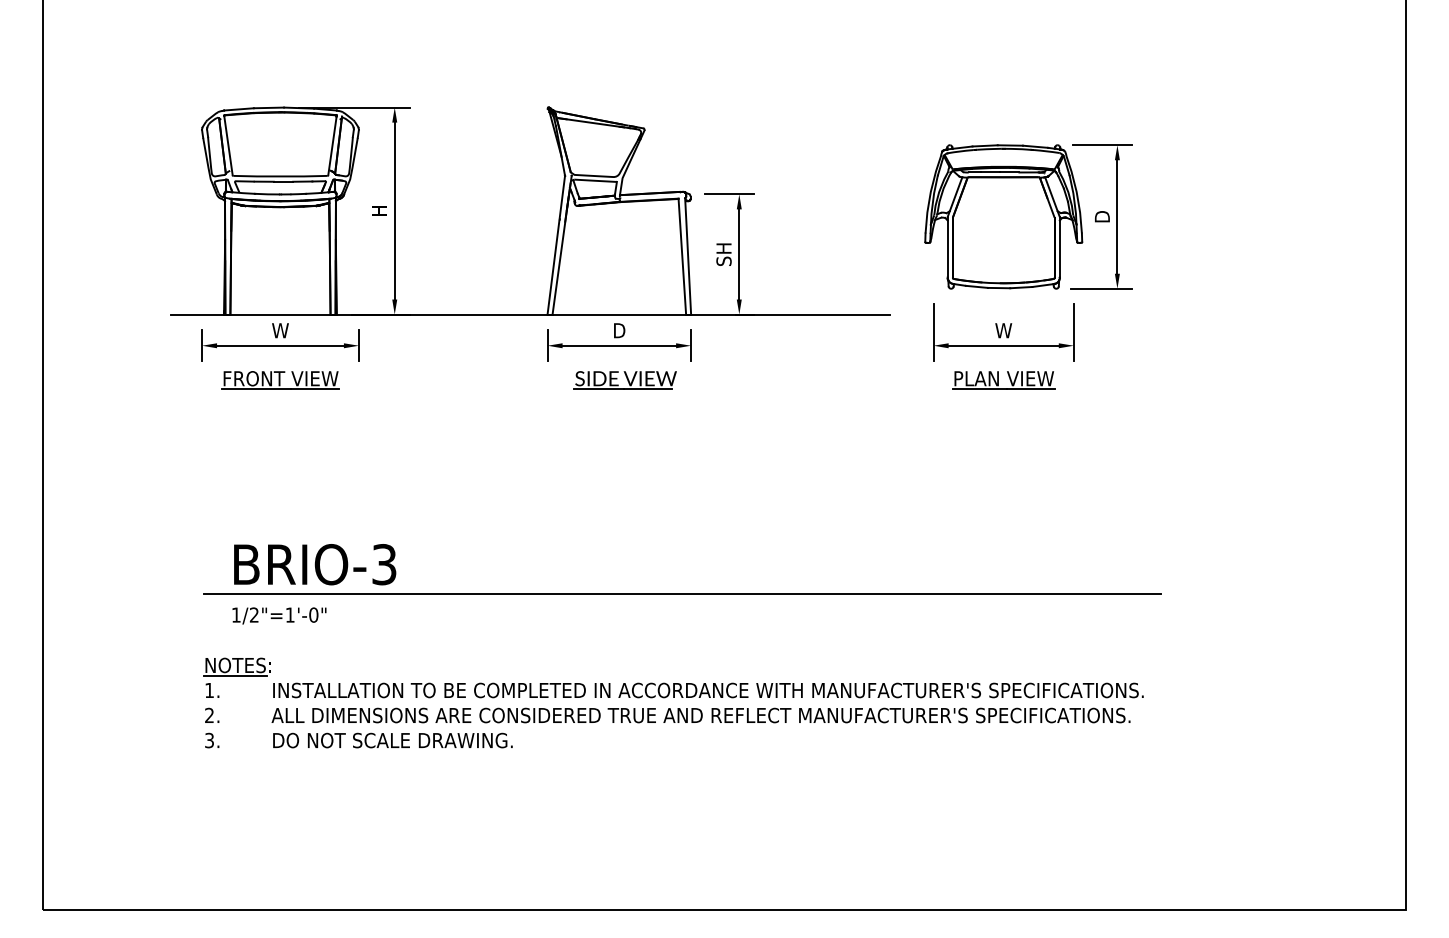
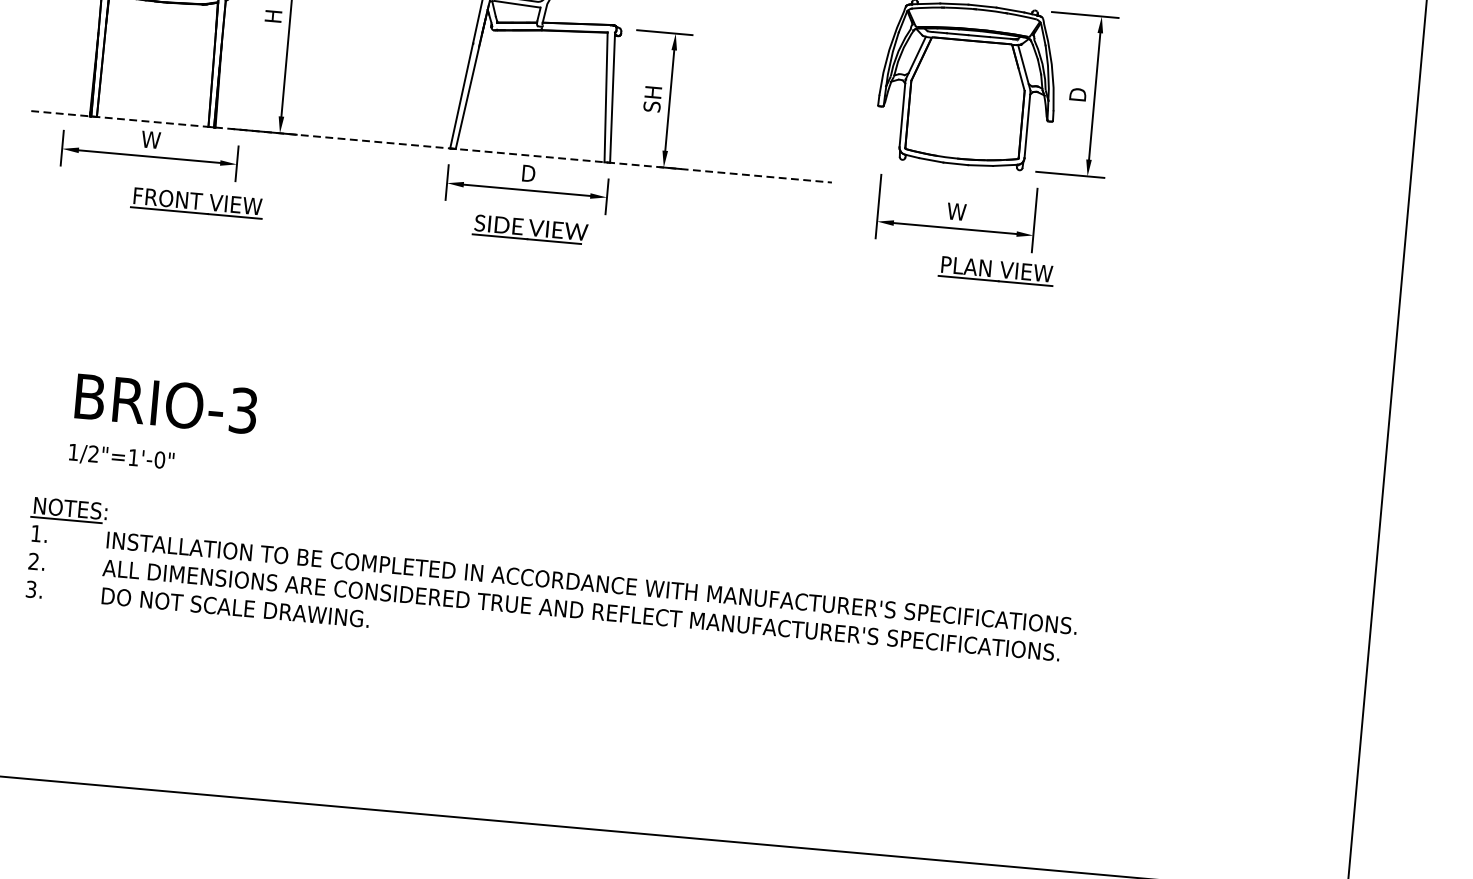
line: (531, 314) -> (432, 146), solid -> dashed
part: (280, 380) -> (197, 203), moved
part: (1003, 380) -> (996, 271), moved
line: (681, 593) -> (571, 472), removed

